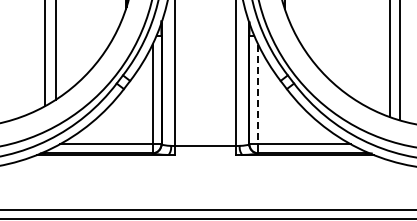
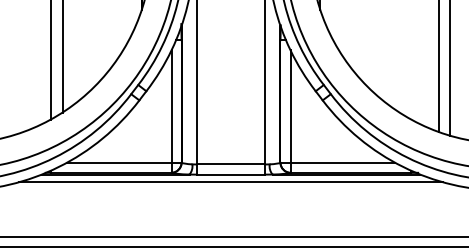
line: (258, 94) -> (290, 106), dashed -> solid
line: (204, 155) -> (229, 175), added
line: (205, 161) -> (231, 181), added

